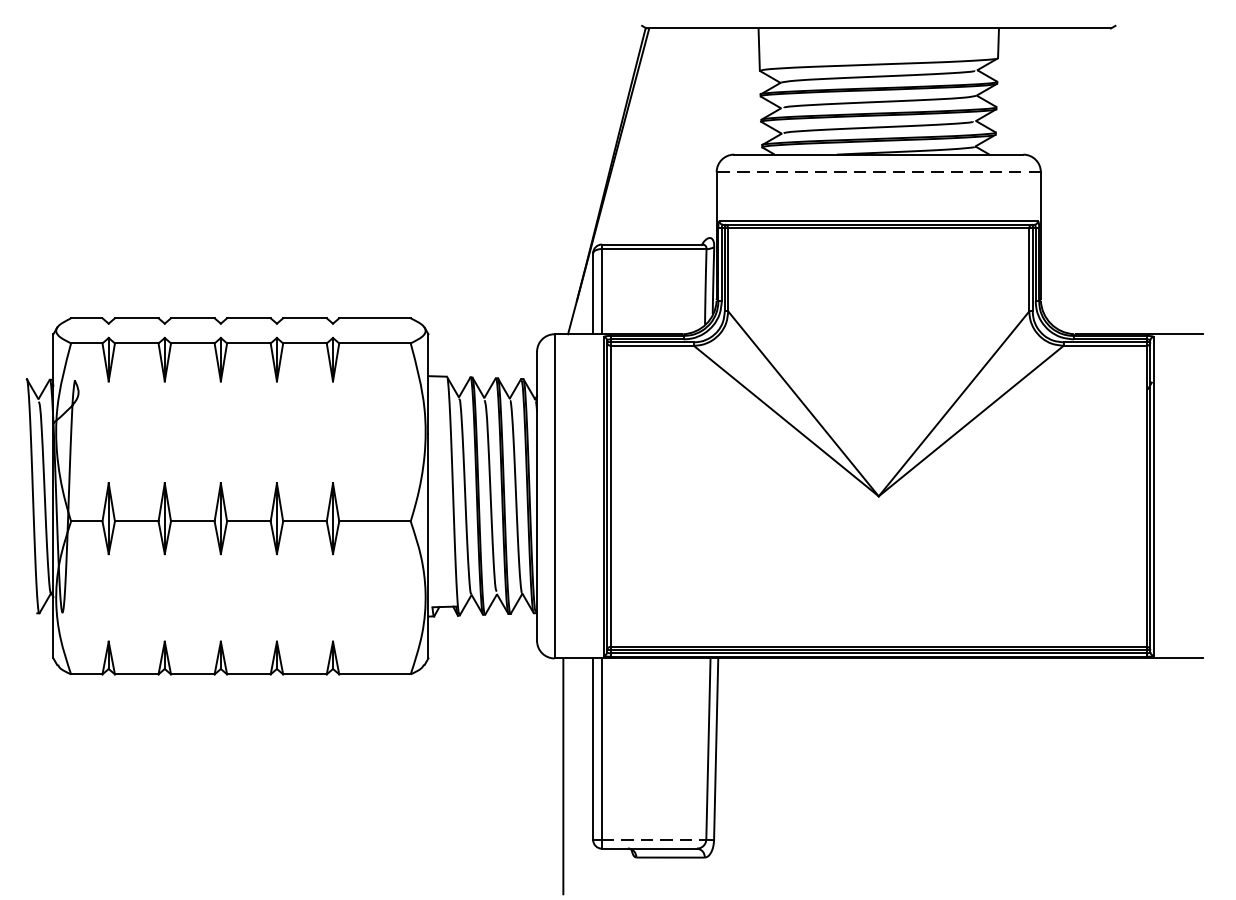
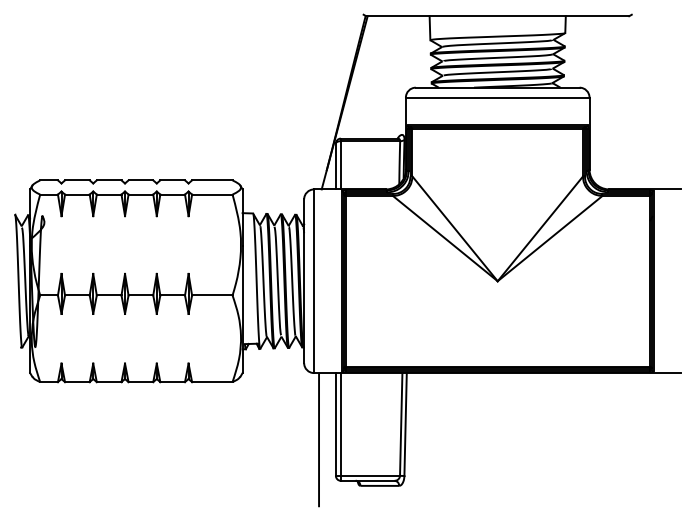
line: (878, 171) -> (497, 97), dashed -> solid
line: (654, 839) -> (370, 475), dashed -> solid

